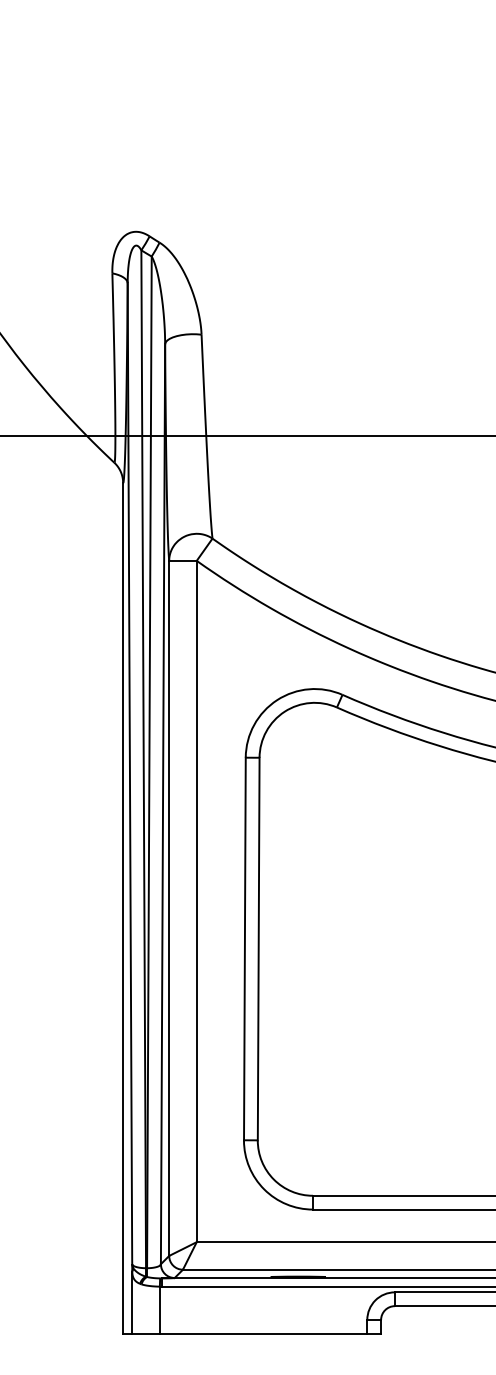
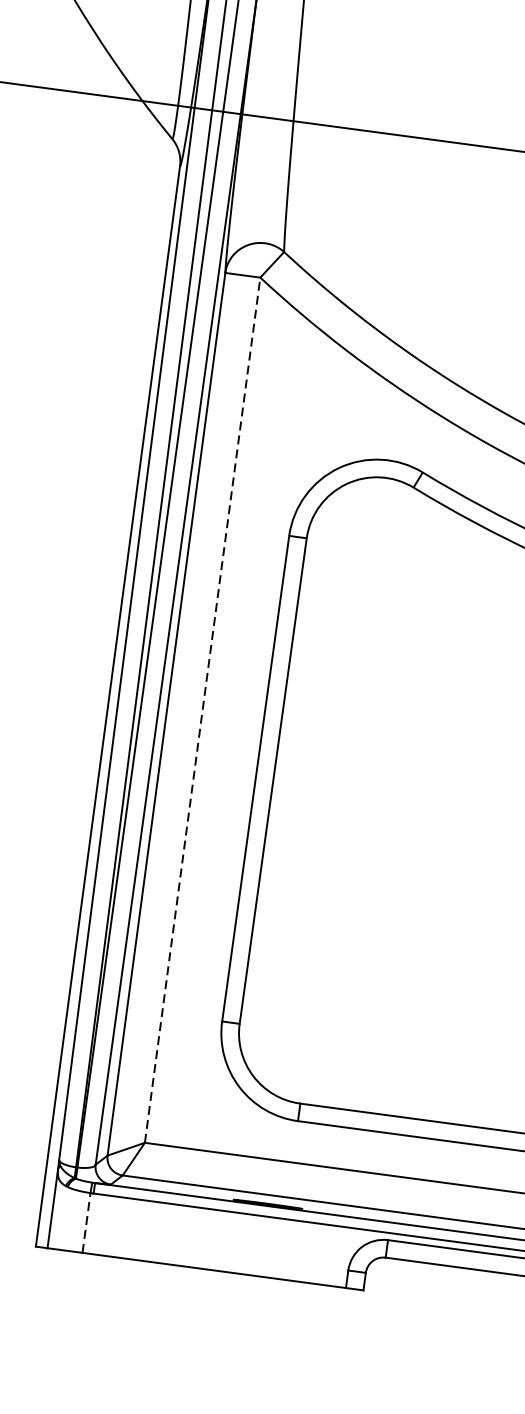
line: (196, 901) -> (202, 710), solid -> dashed
line: (159, 1310) -> (86, 1223), solid -> dashed

